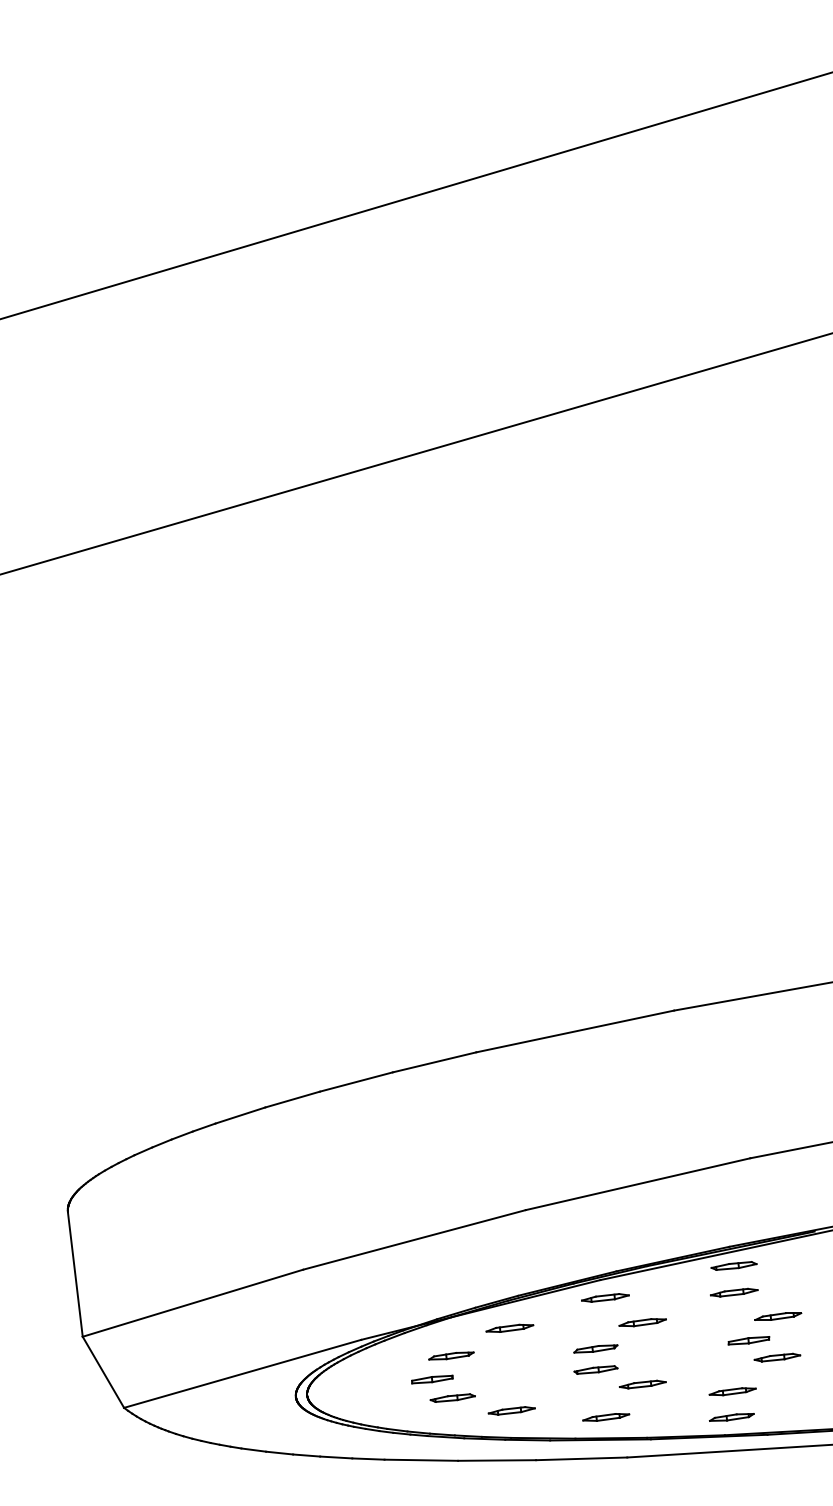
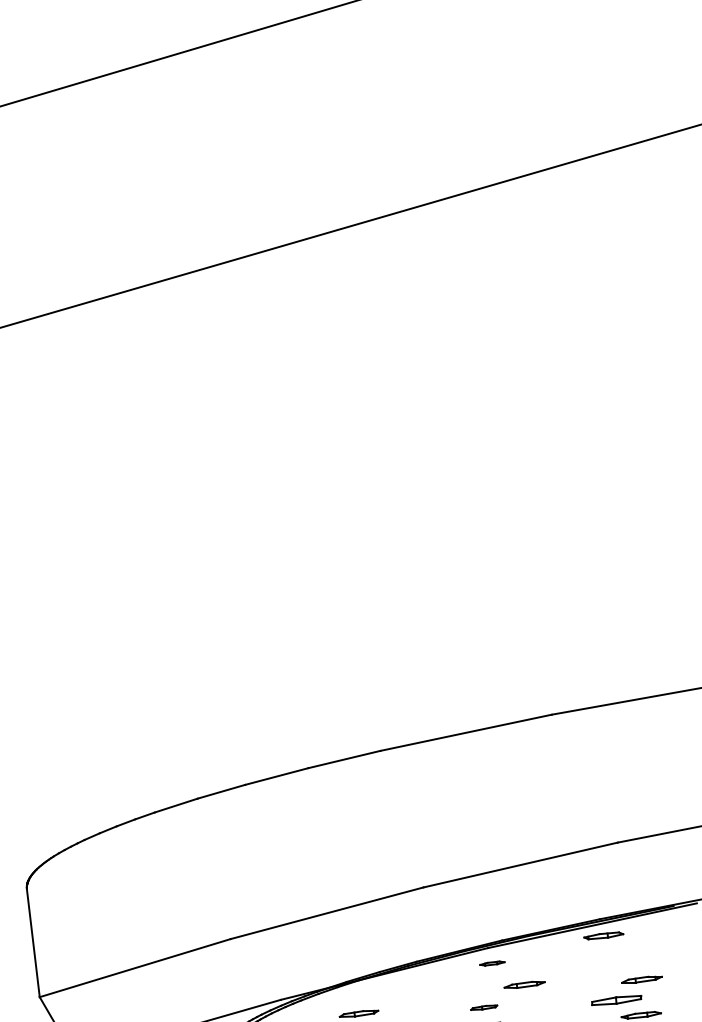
part: (734, 1292) -> (604, 958), removed
part: (605, 1297) -> (492, 963), size x0.6
part: (509, 1327) -> (409, 989), removed
part: (748, 1340) -> (616, 1000), size x1.4
part: (595, 1348) -> (483, 1007), size x0.7

